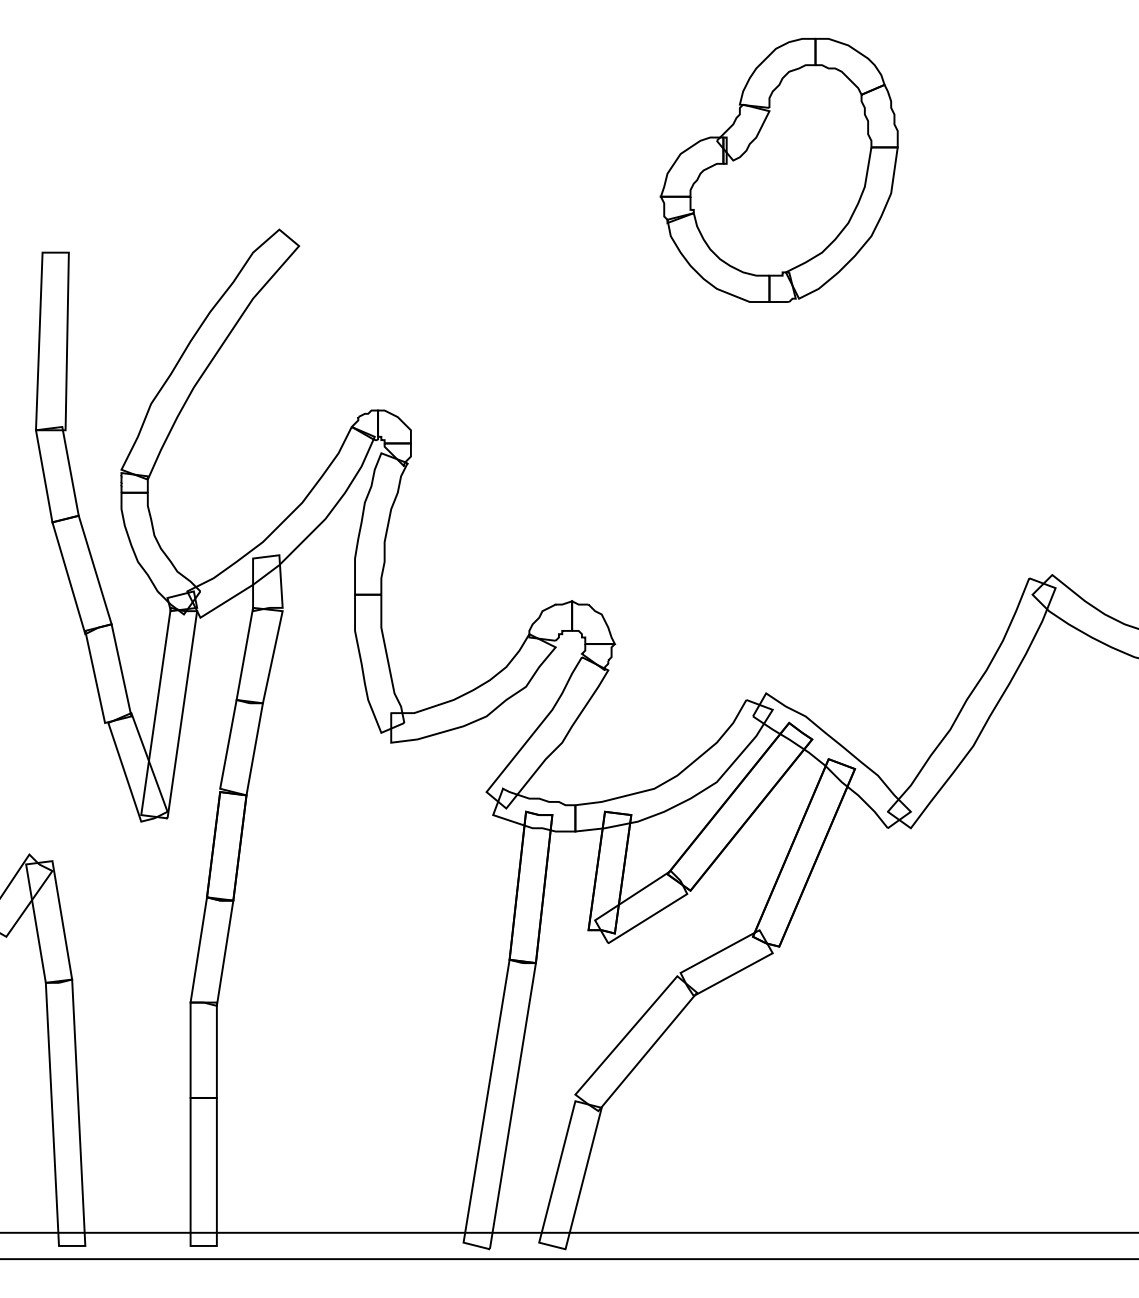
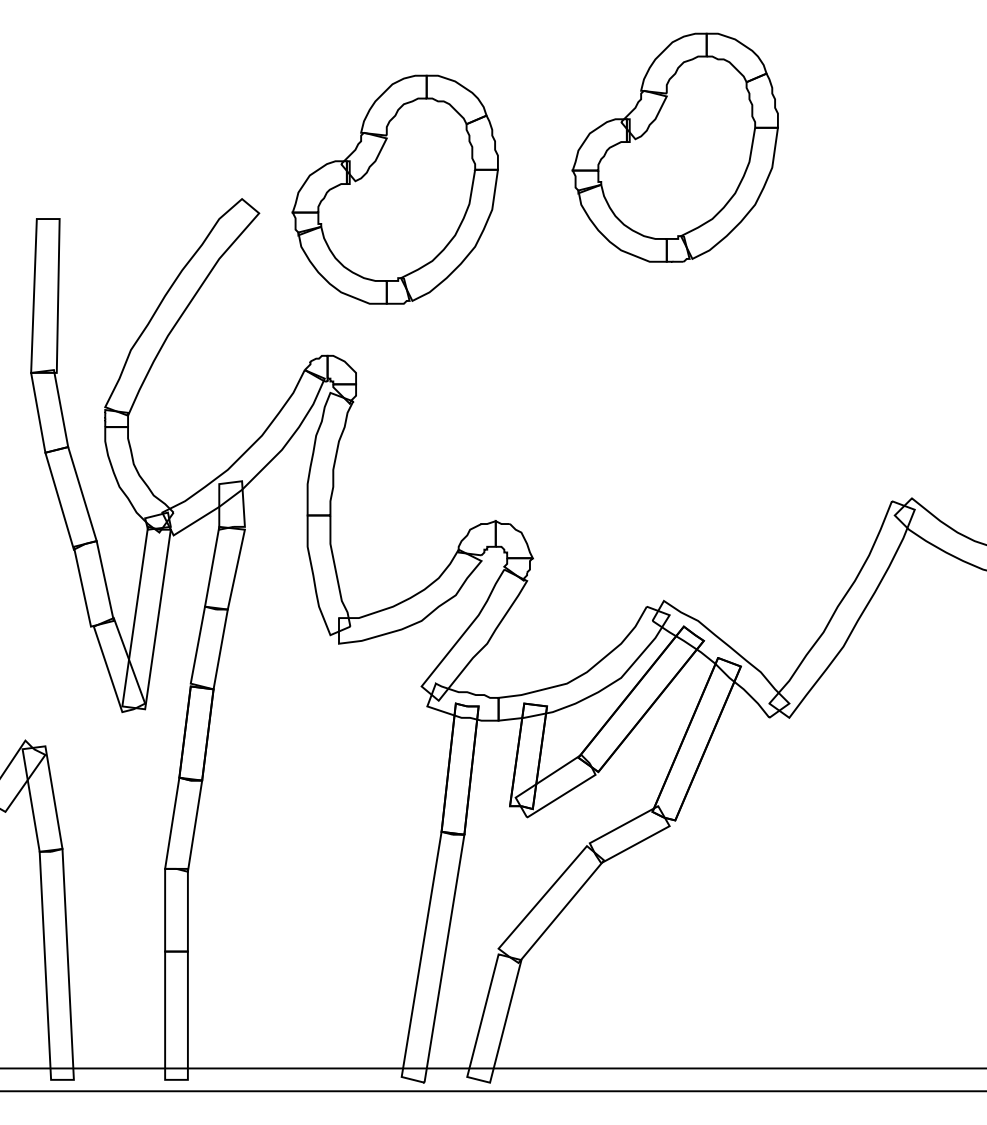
part: (455, 218) -> (394, 189), added

